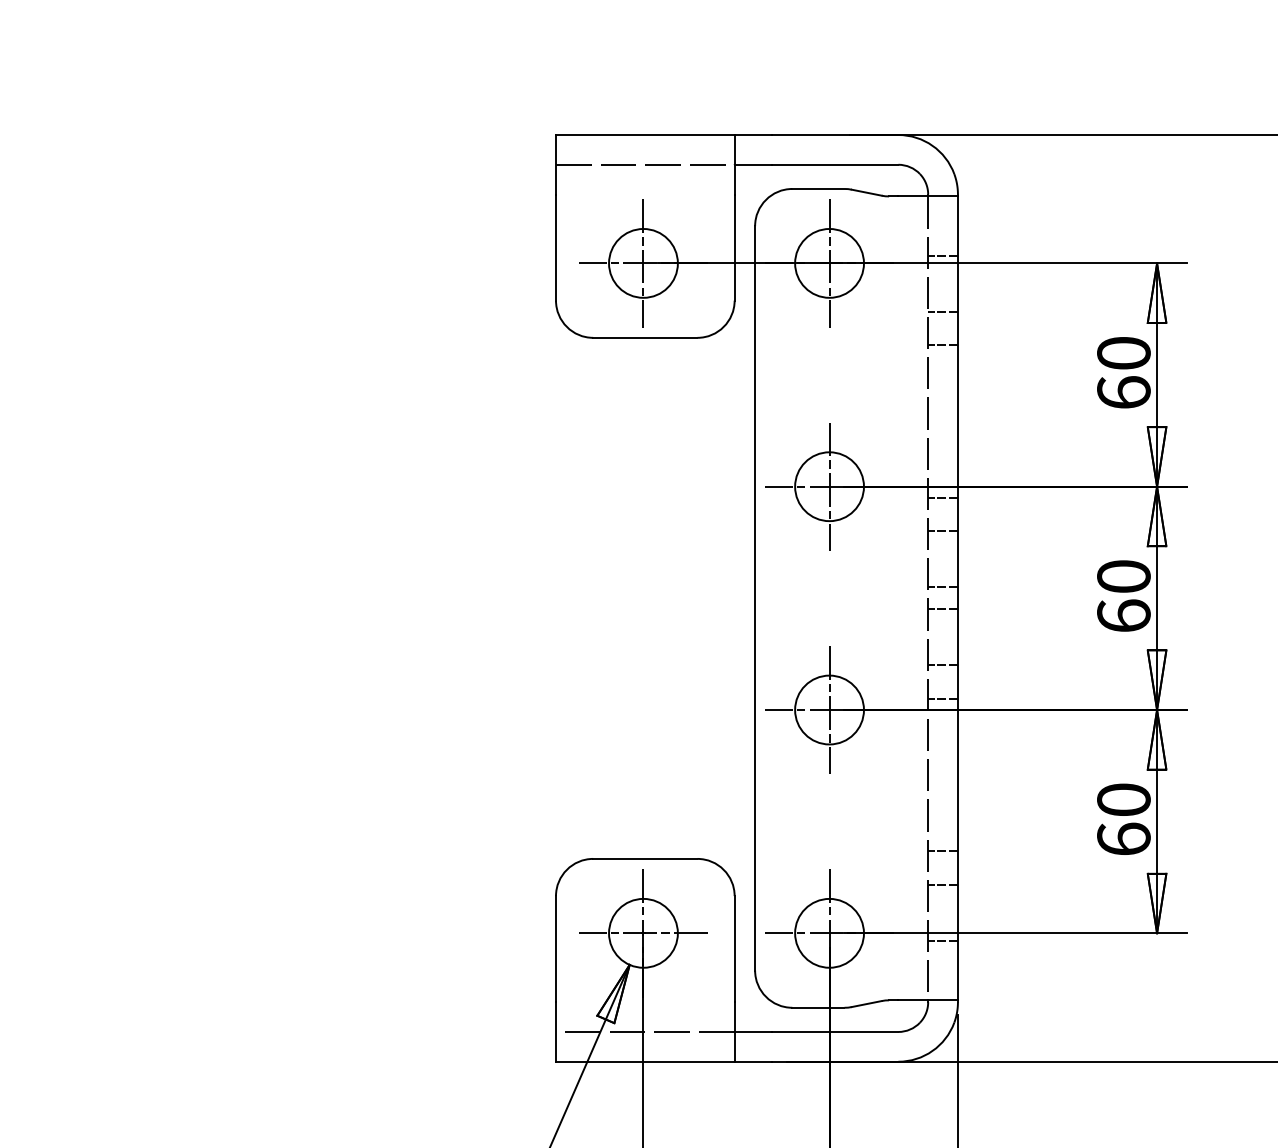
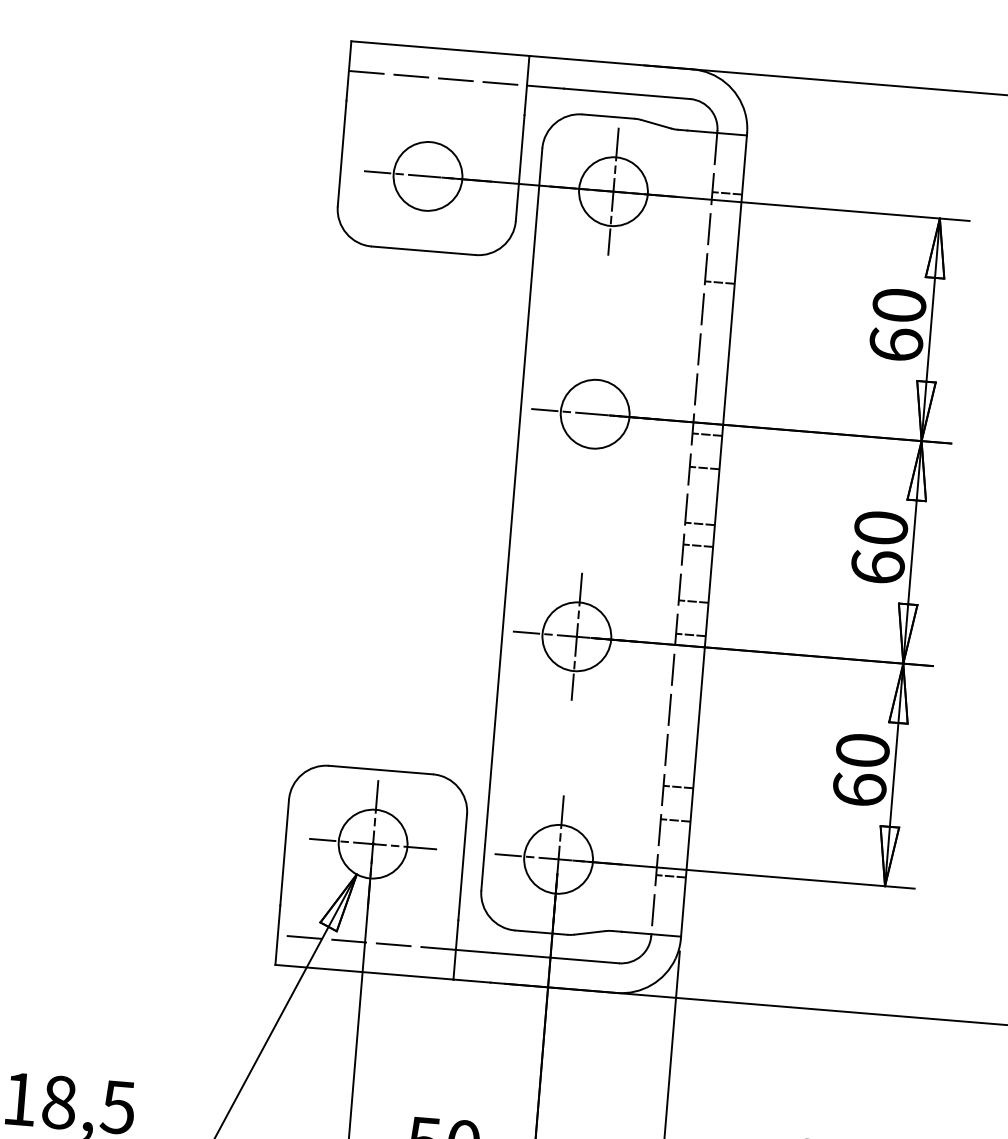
line: (643, 263) -> (428, 176), removed
line: (942, 311) -> (722, 248), removed
line: (829, 486) -> (595, 414), removed

